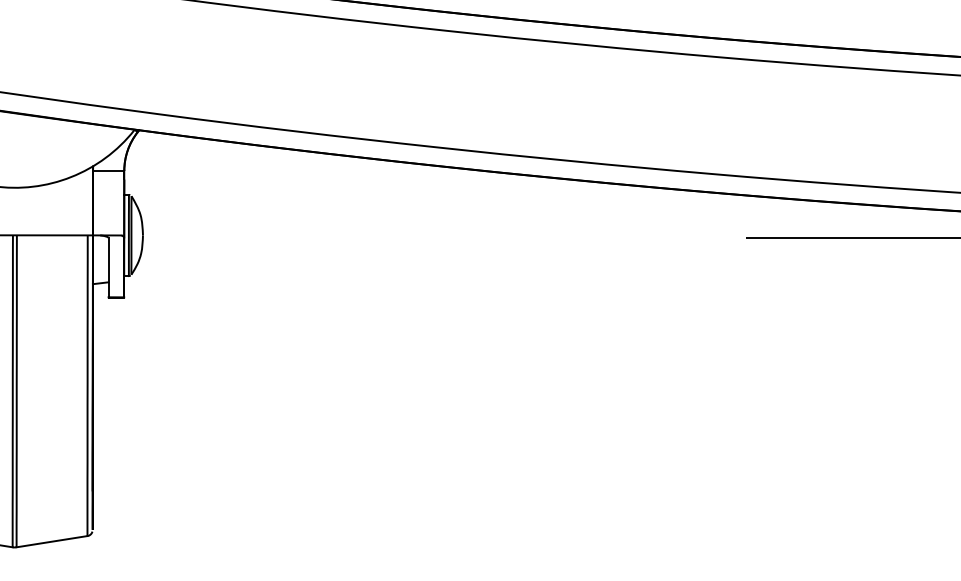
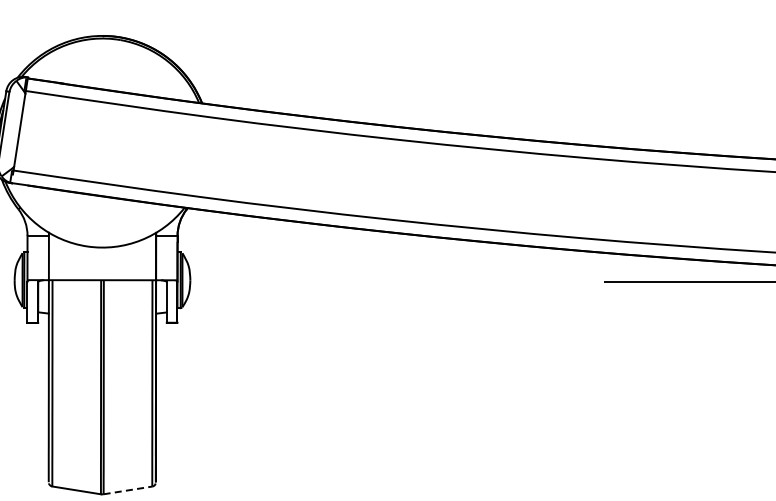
line: (51, 541) -> (127, 490), solid -> dashed

